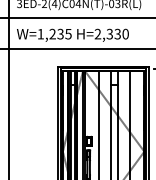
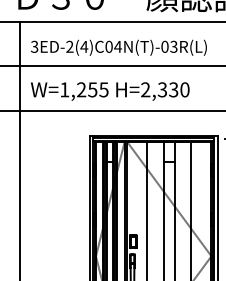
text: (60, 33) -> (92, 89), W=1,235 -> W=1,255

